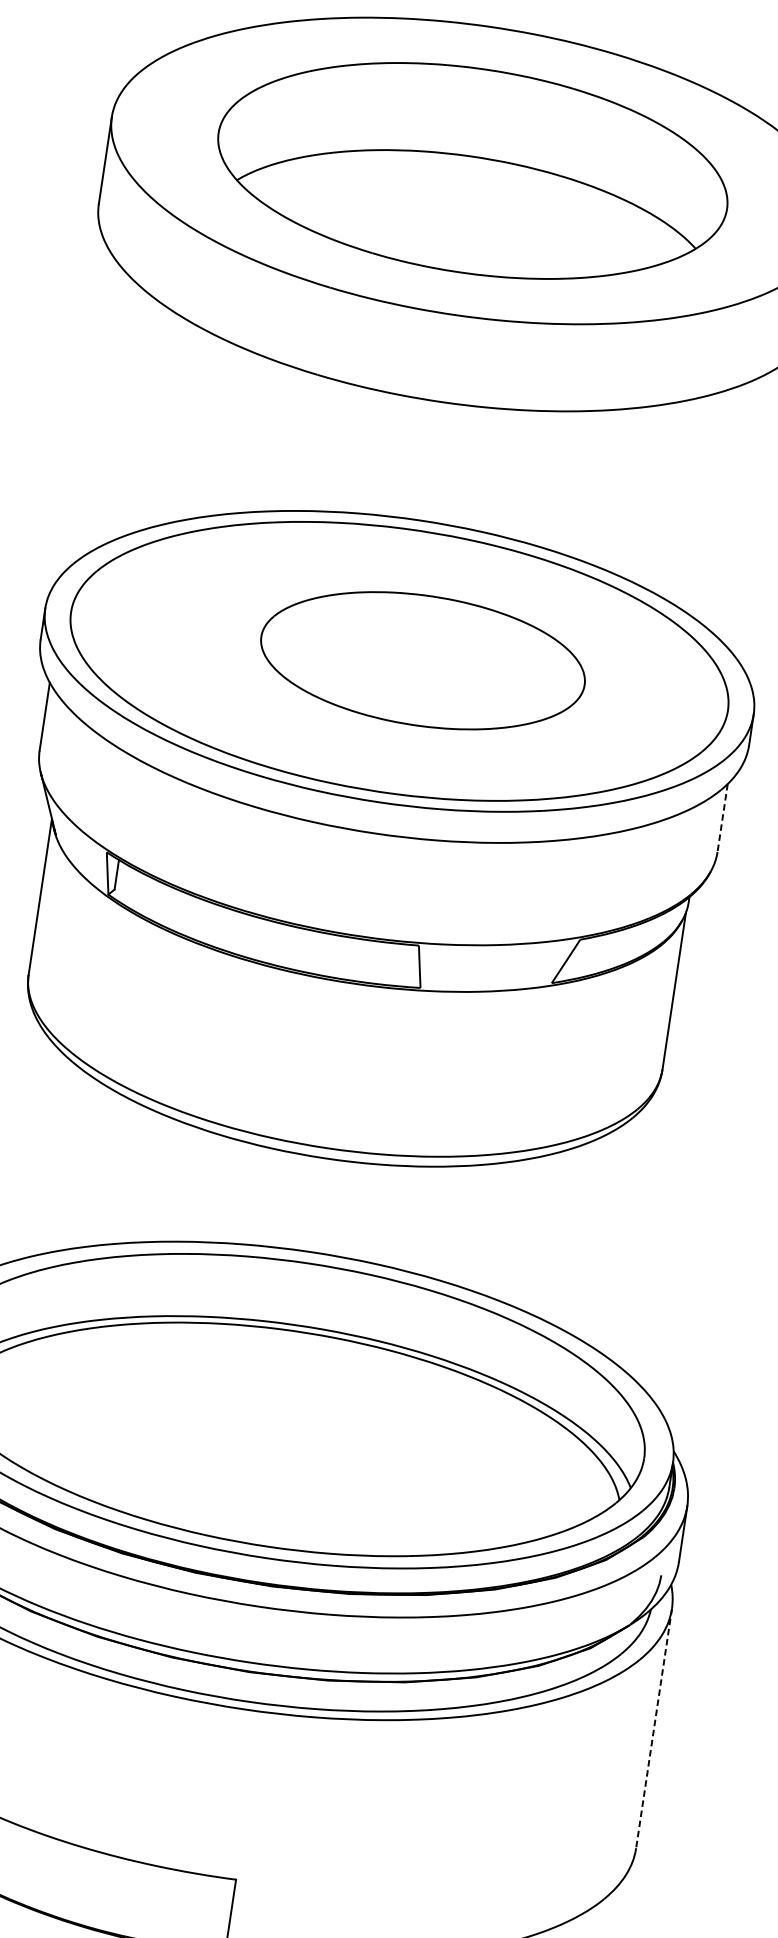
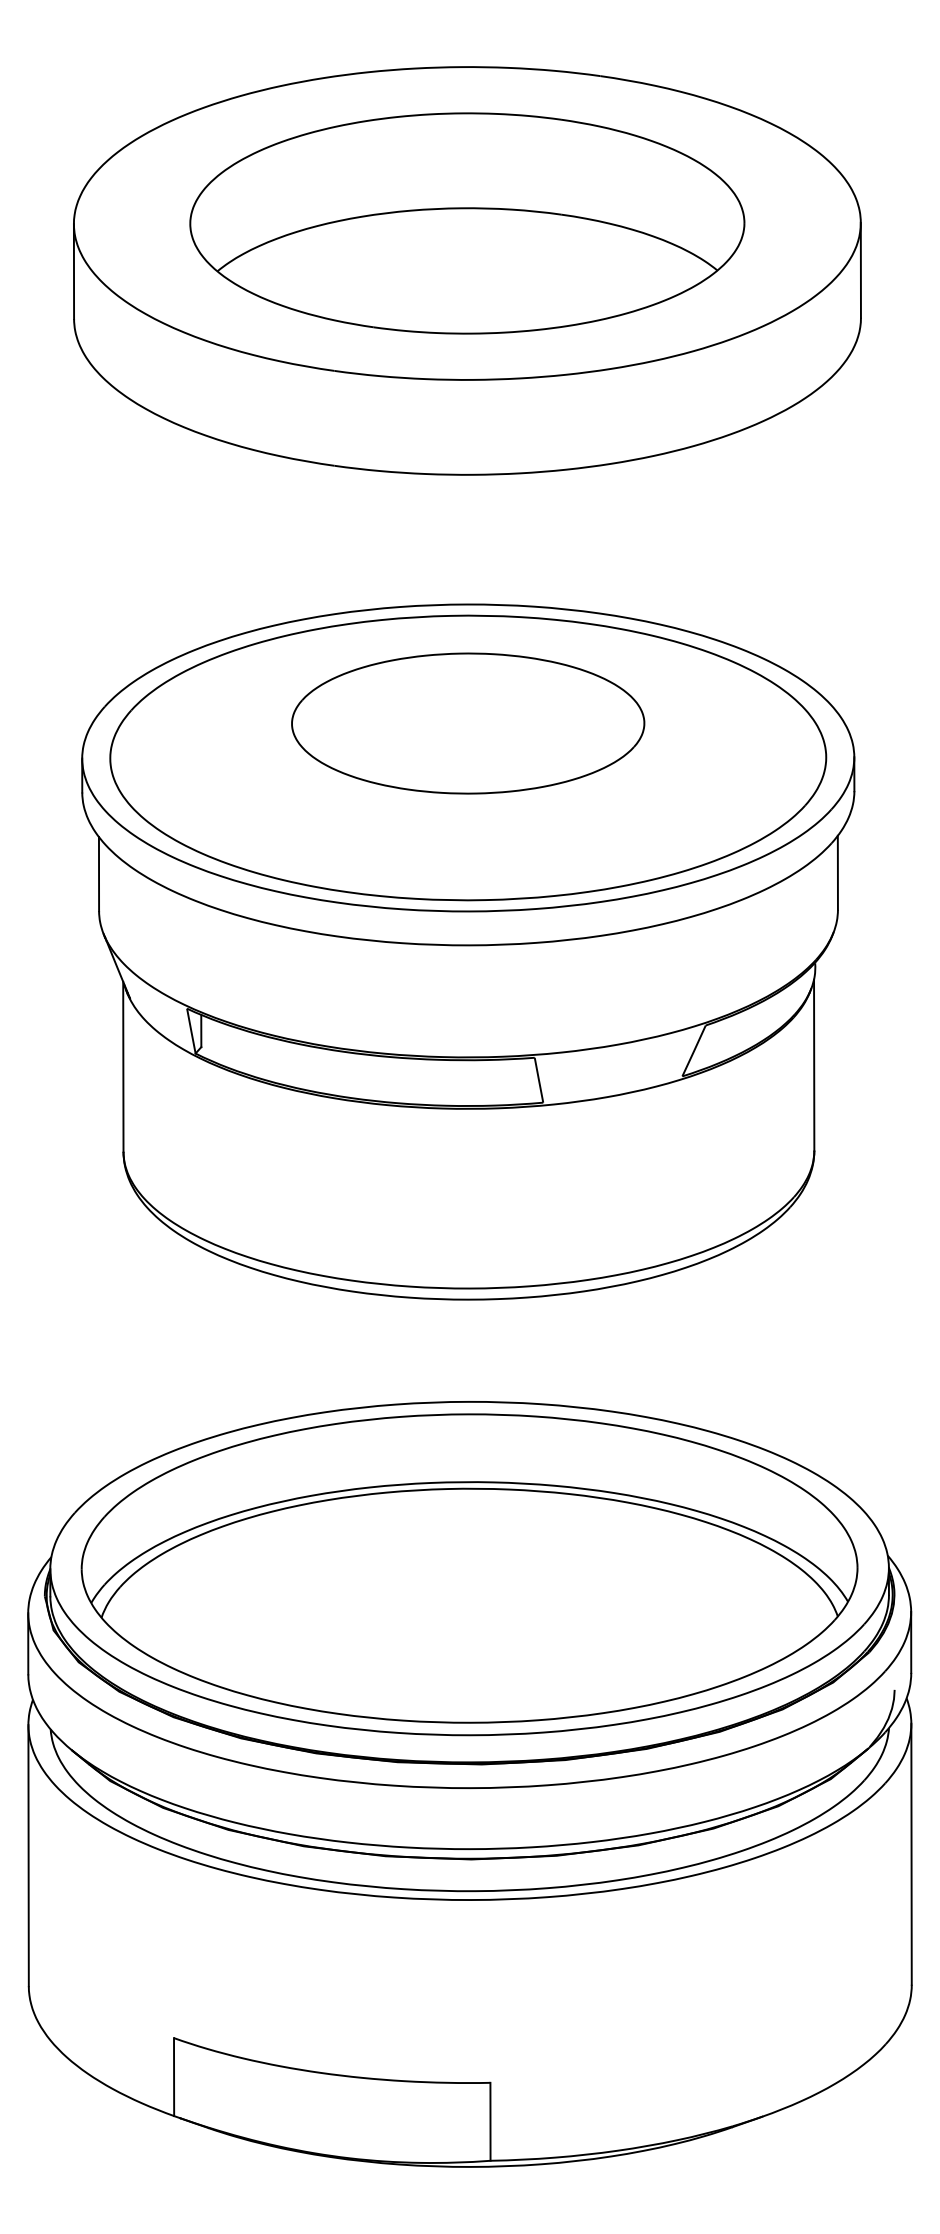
part: (423, 660) -> (468, 723), moved
line: (722, 818) -> (837, 873), dashed -> solid
line: (653, 1728) -> (911, 1854), dashed -> solid

